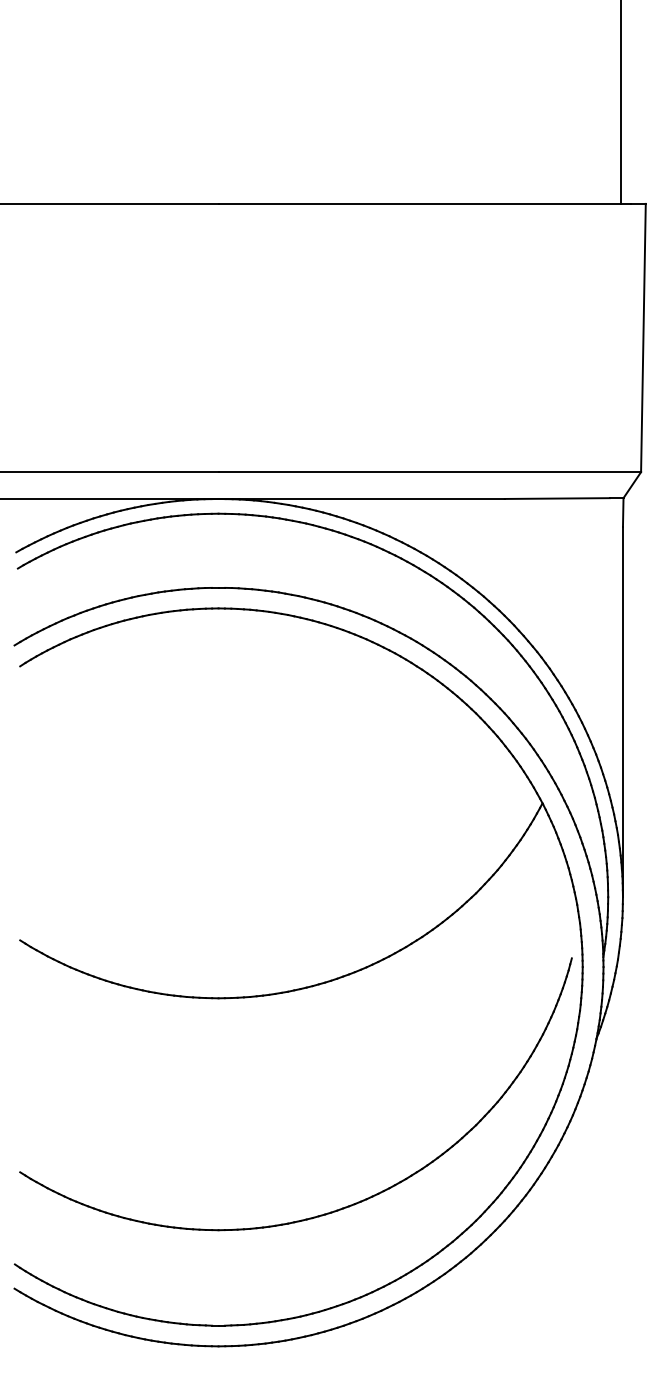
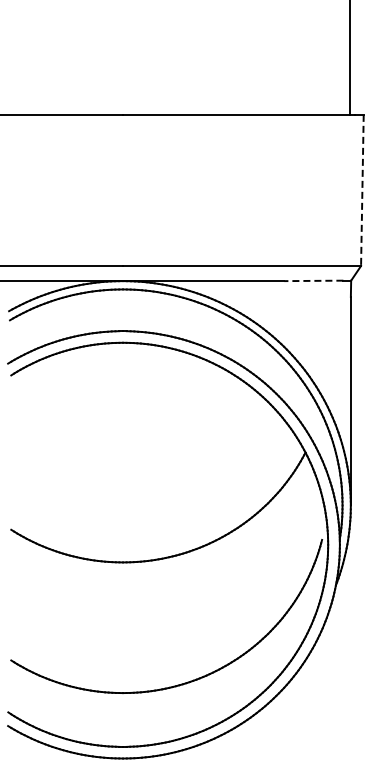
line: (643, 338) -> (362, 190), solid -> dashed
line: (556, 497) -> (313, 280), solid -> dashed

